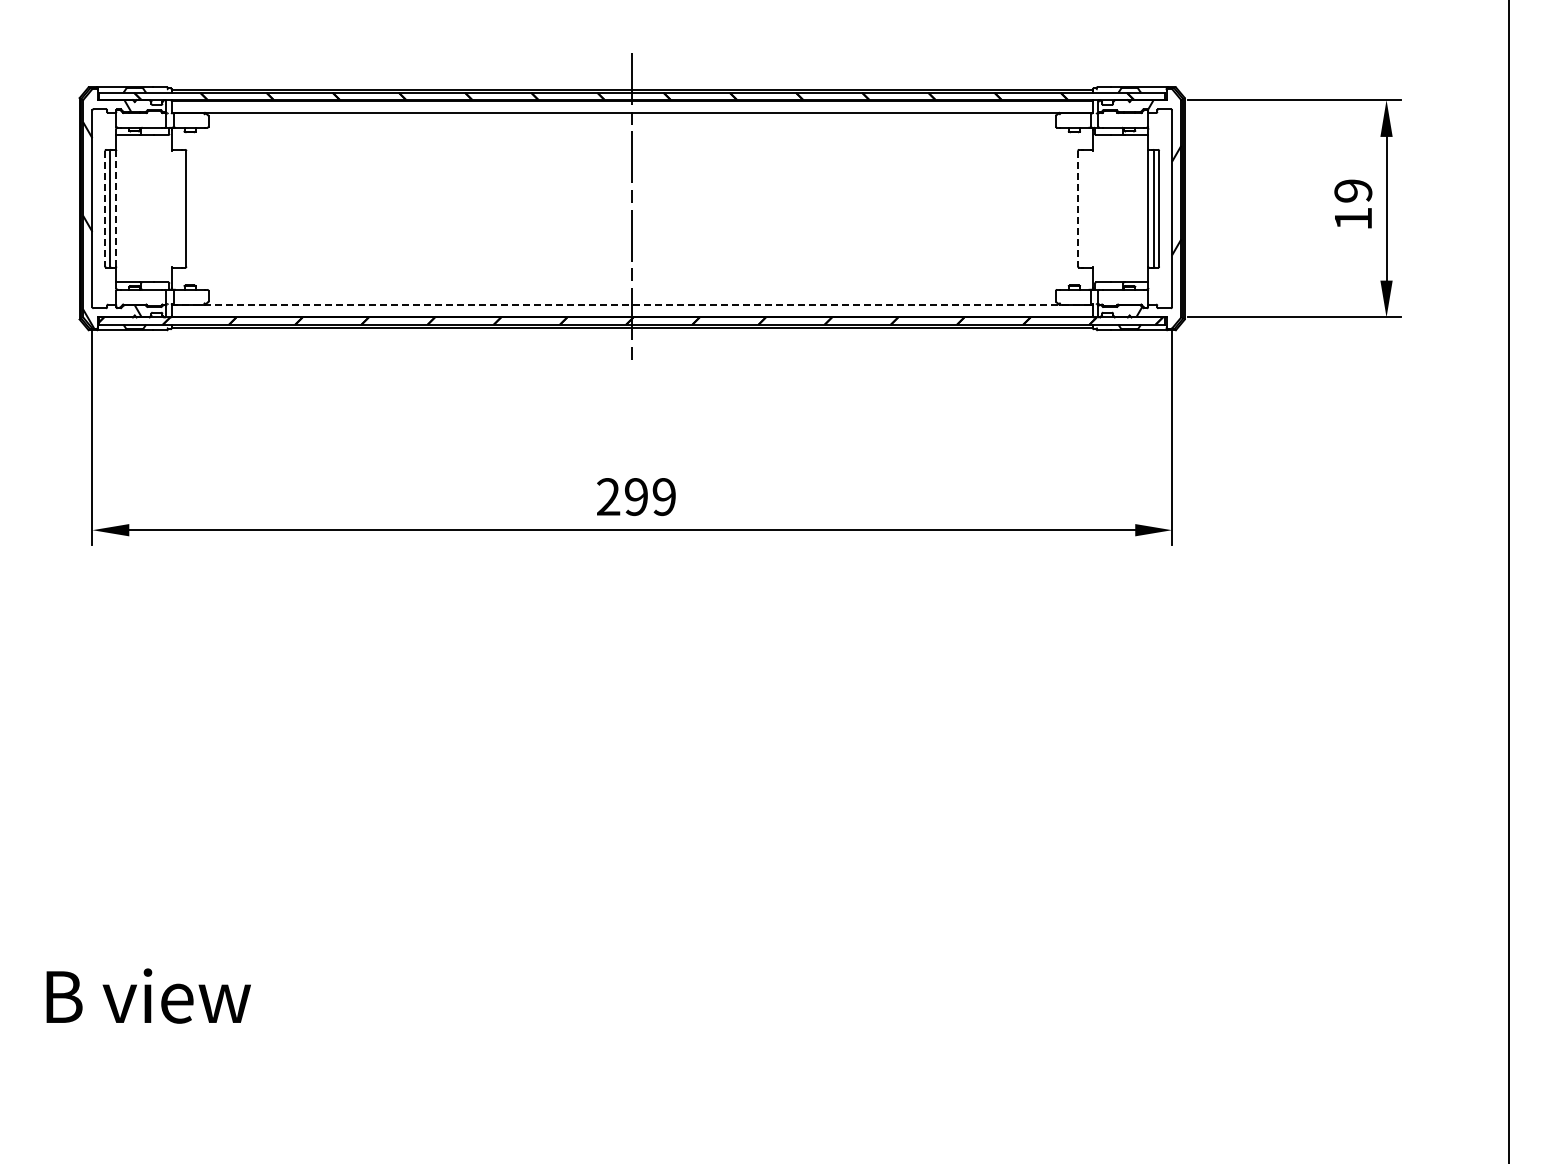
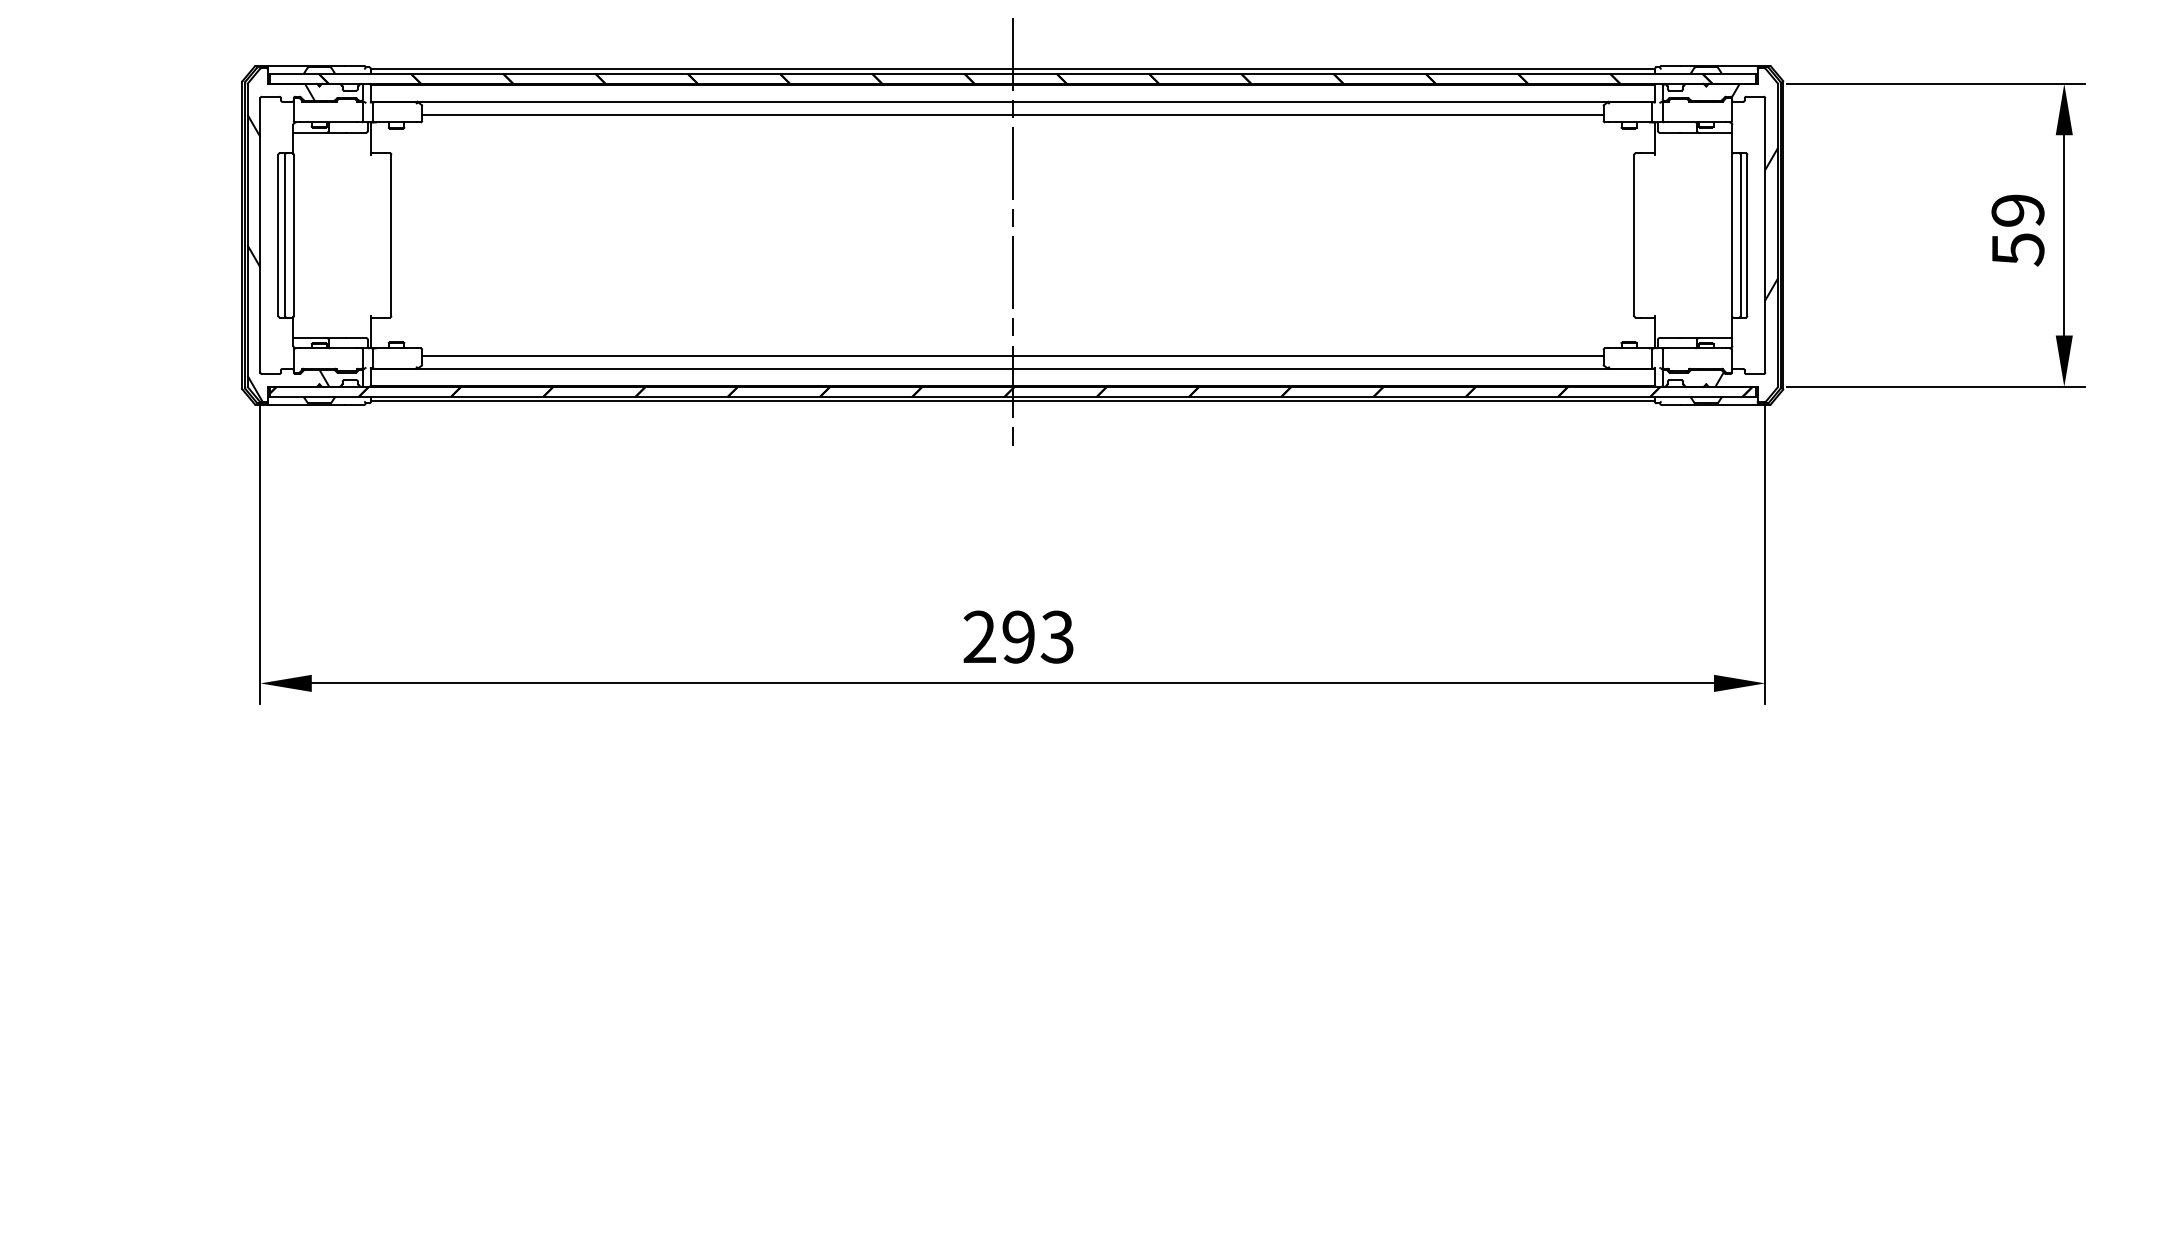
line: (632, 122) -> (1013, 115), added
line: (105, 208) -> (278, 234), dashed -> solid
line: (116, 208) -> (293, 234), dashed -> solid
line: (1078, 208) -> (1634, 234), dashed -> solid
text: (1353, 219) -> (2018, 250), 19 -> 59
line: (632, 295) -> (1013, 356), added
line: (631, 304) -> (1011, 368), dashed -> solid
text: (663, 496) -> (1056, 636), 299 -> 293

